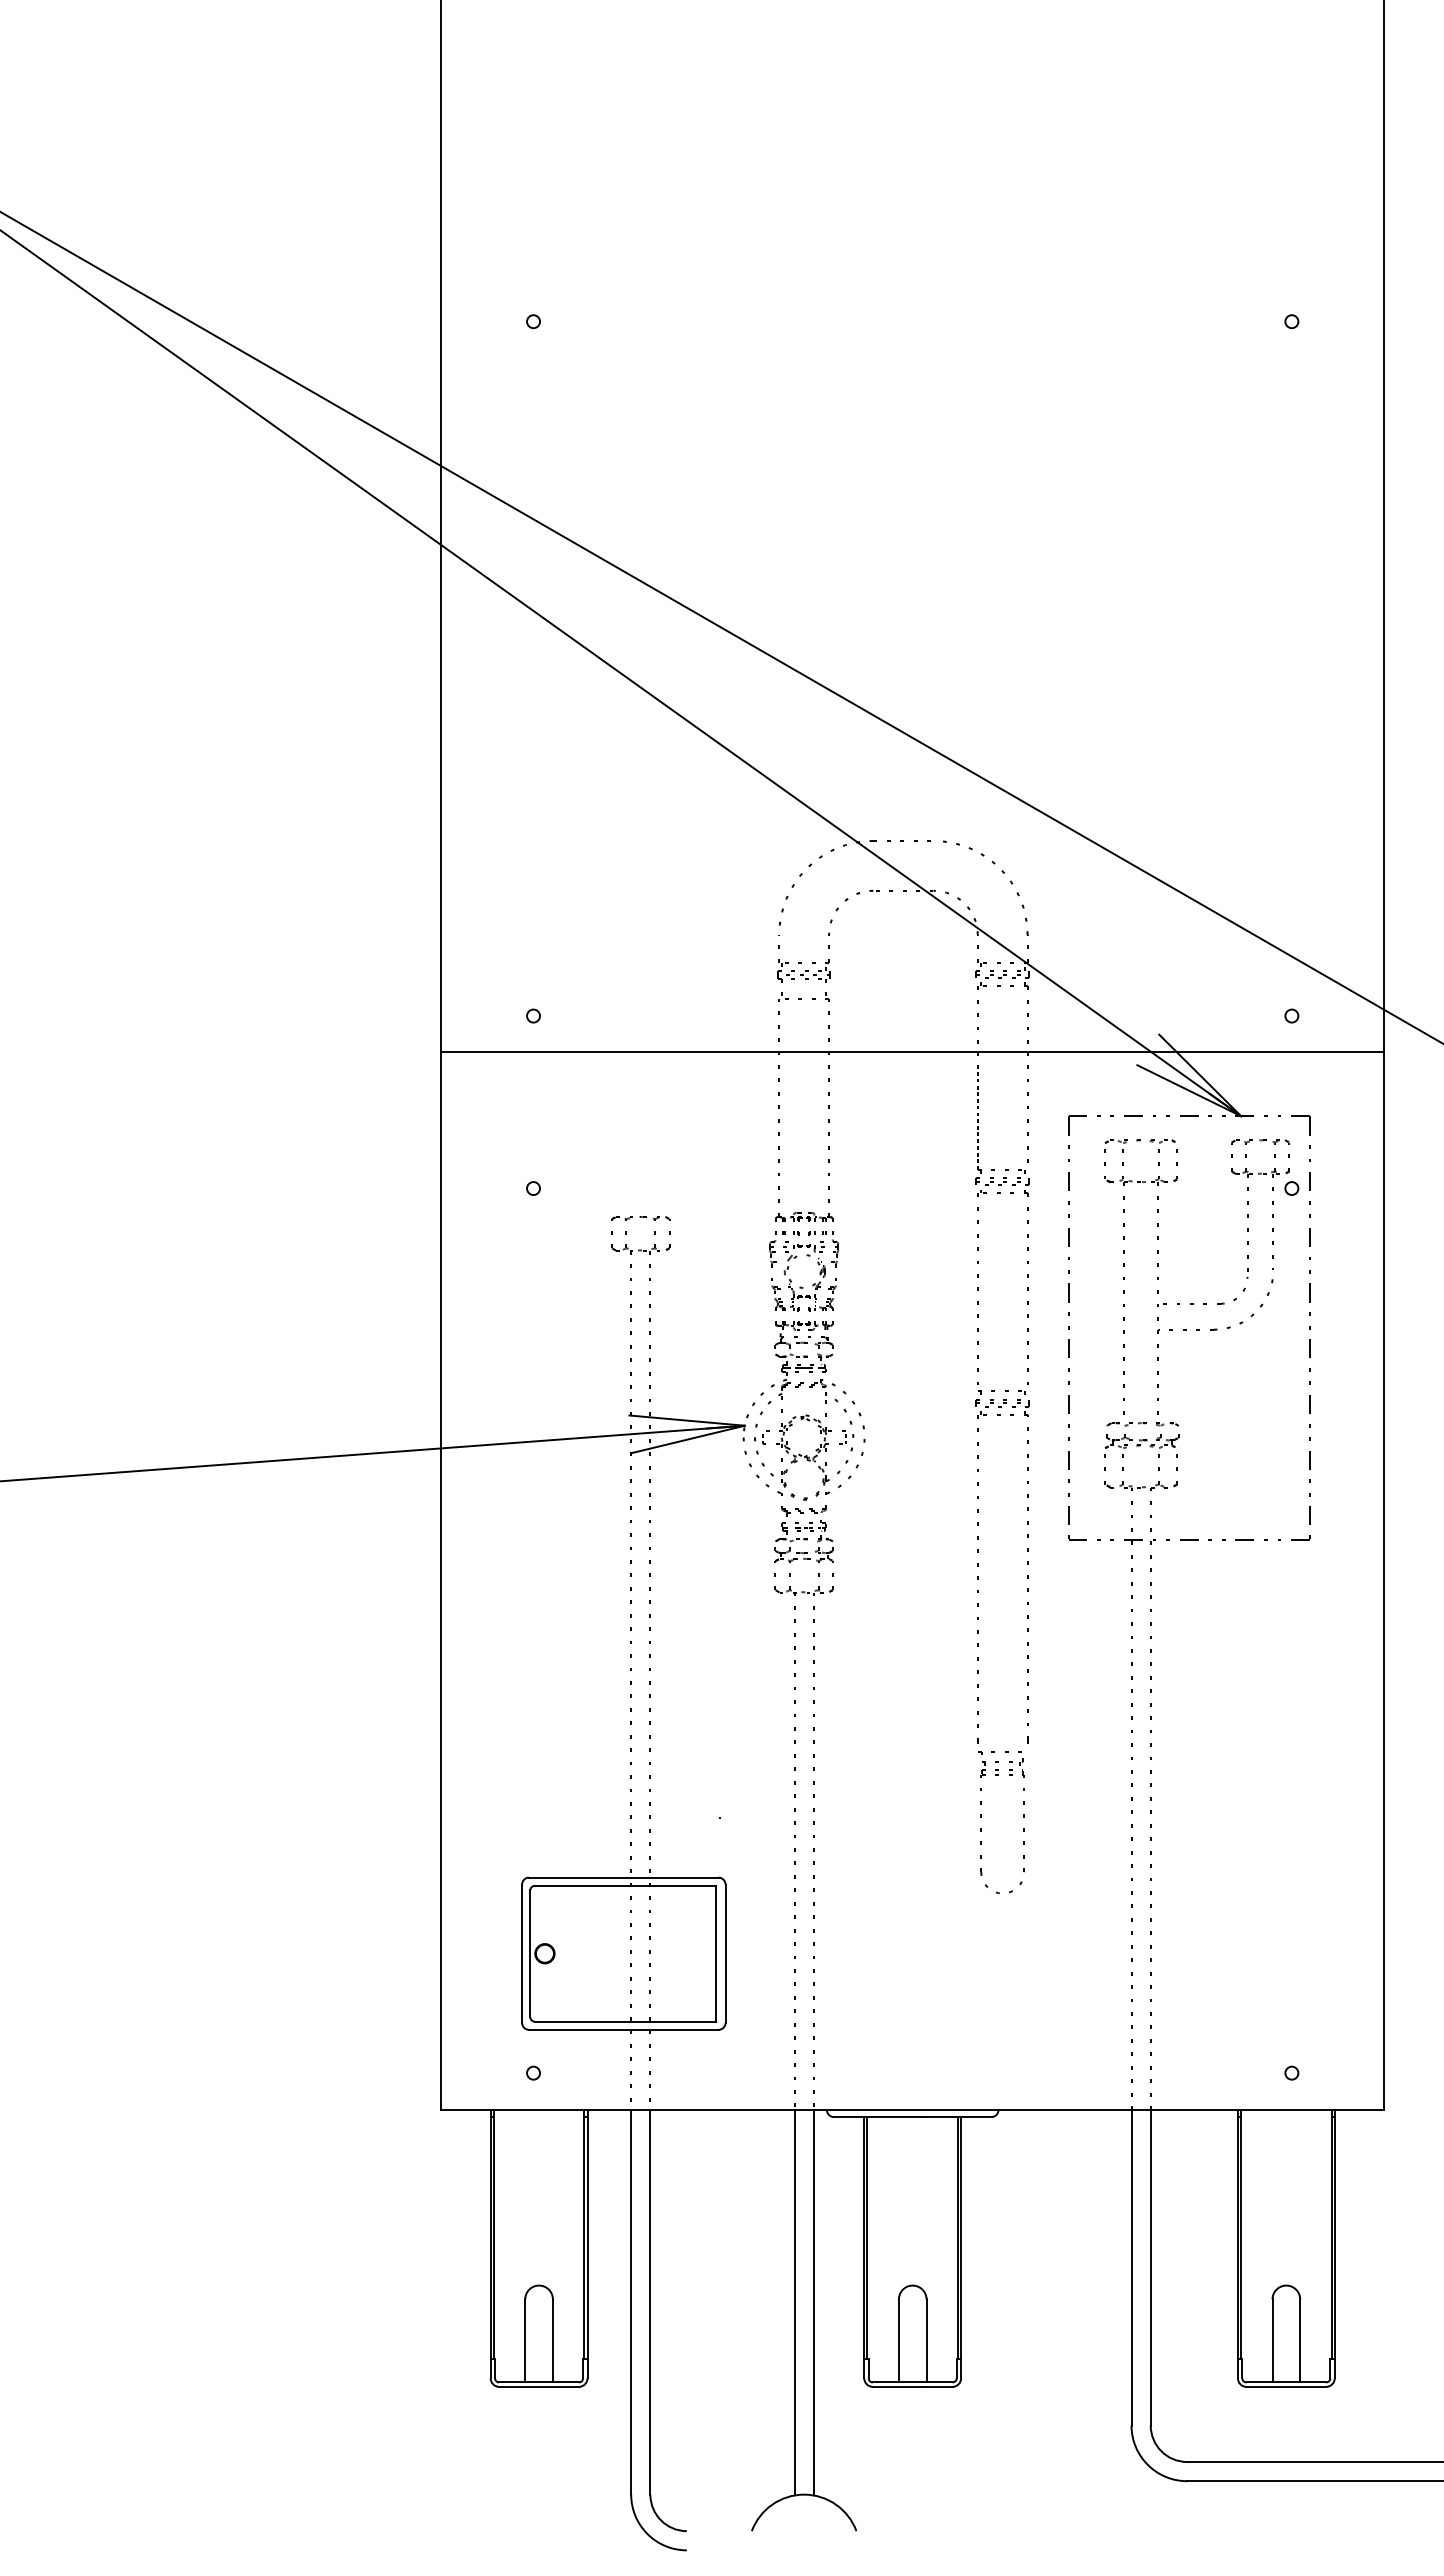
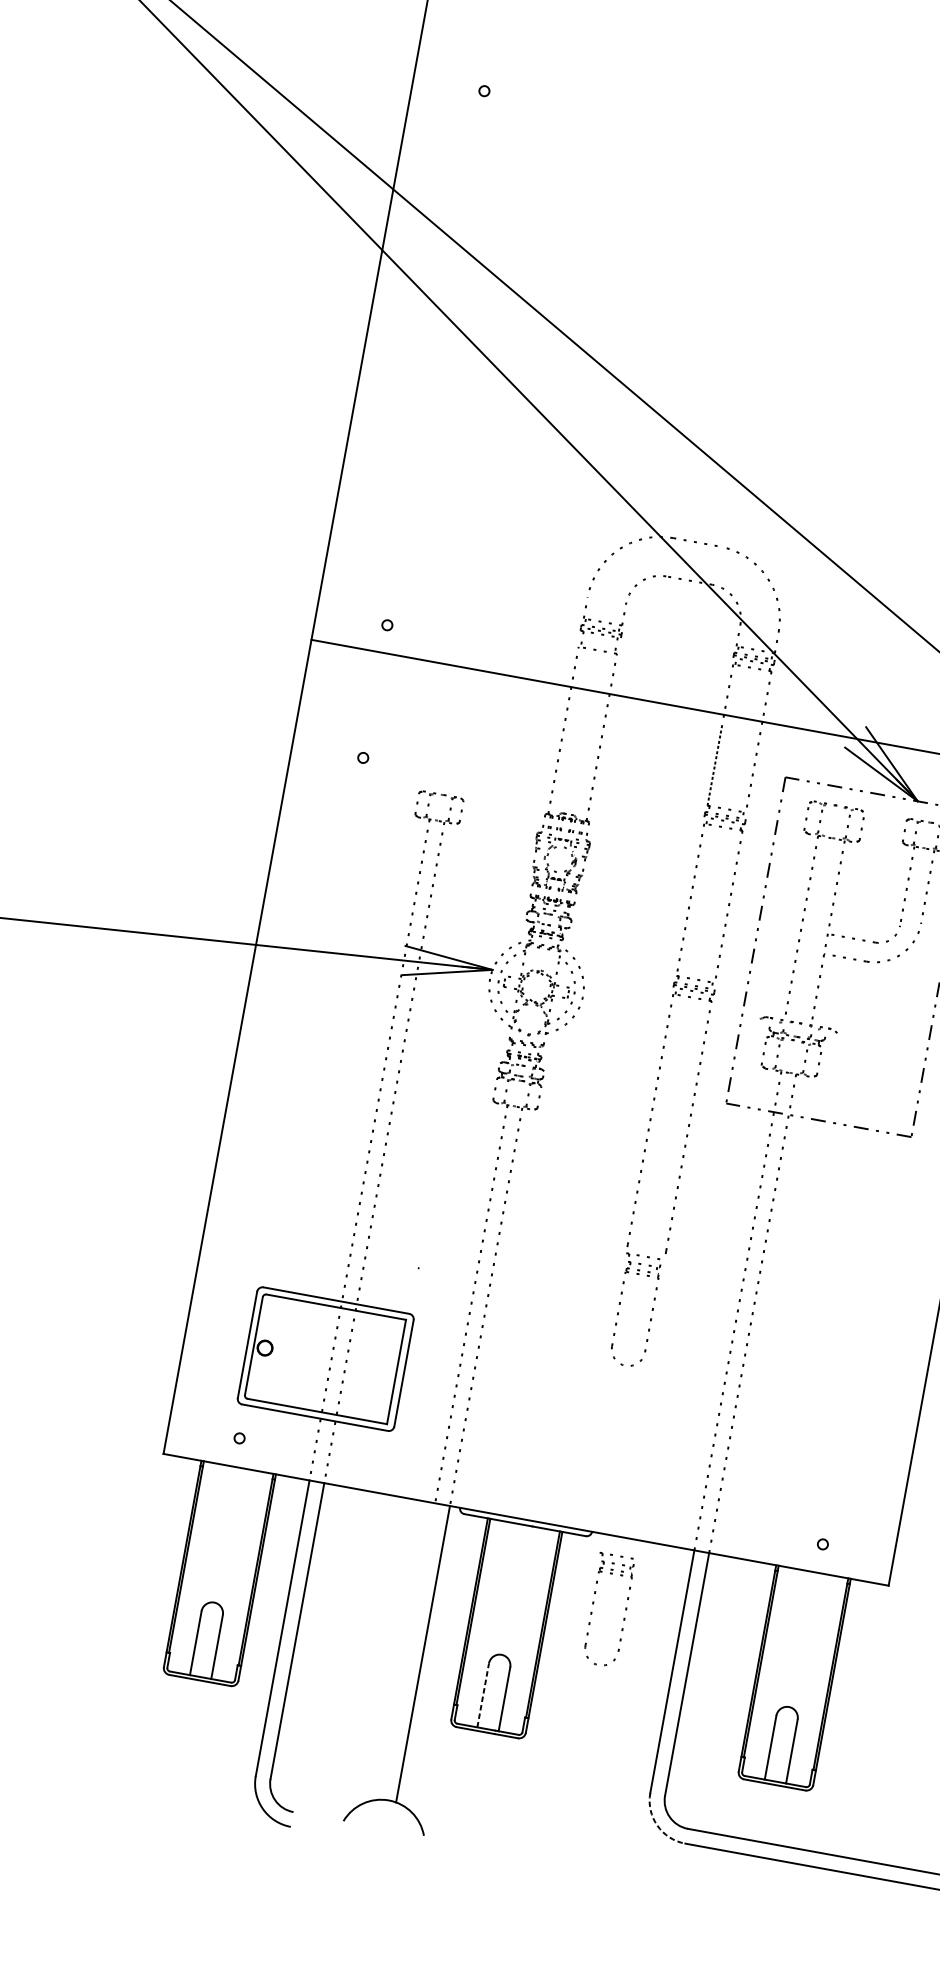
part: (1142, 1424) -> (798, 1024), size x1.4
part: (1016, 2200) -> (593, 1603), added
line: (794, 2302) -> (408, 1651), removed
line: (898, 2340) -> (482, 1695), solid -> dashed
arc: (1147, 2464) -> (657, 1825), solid -> dashed

